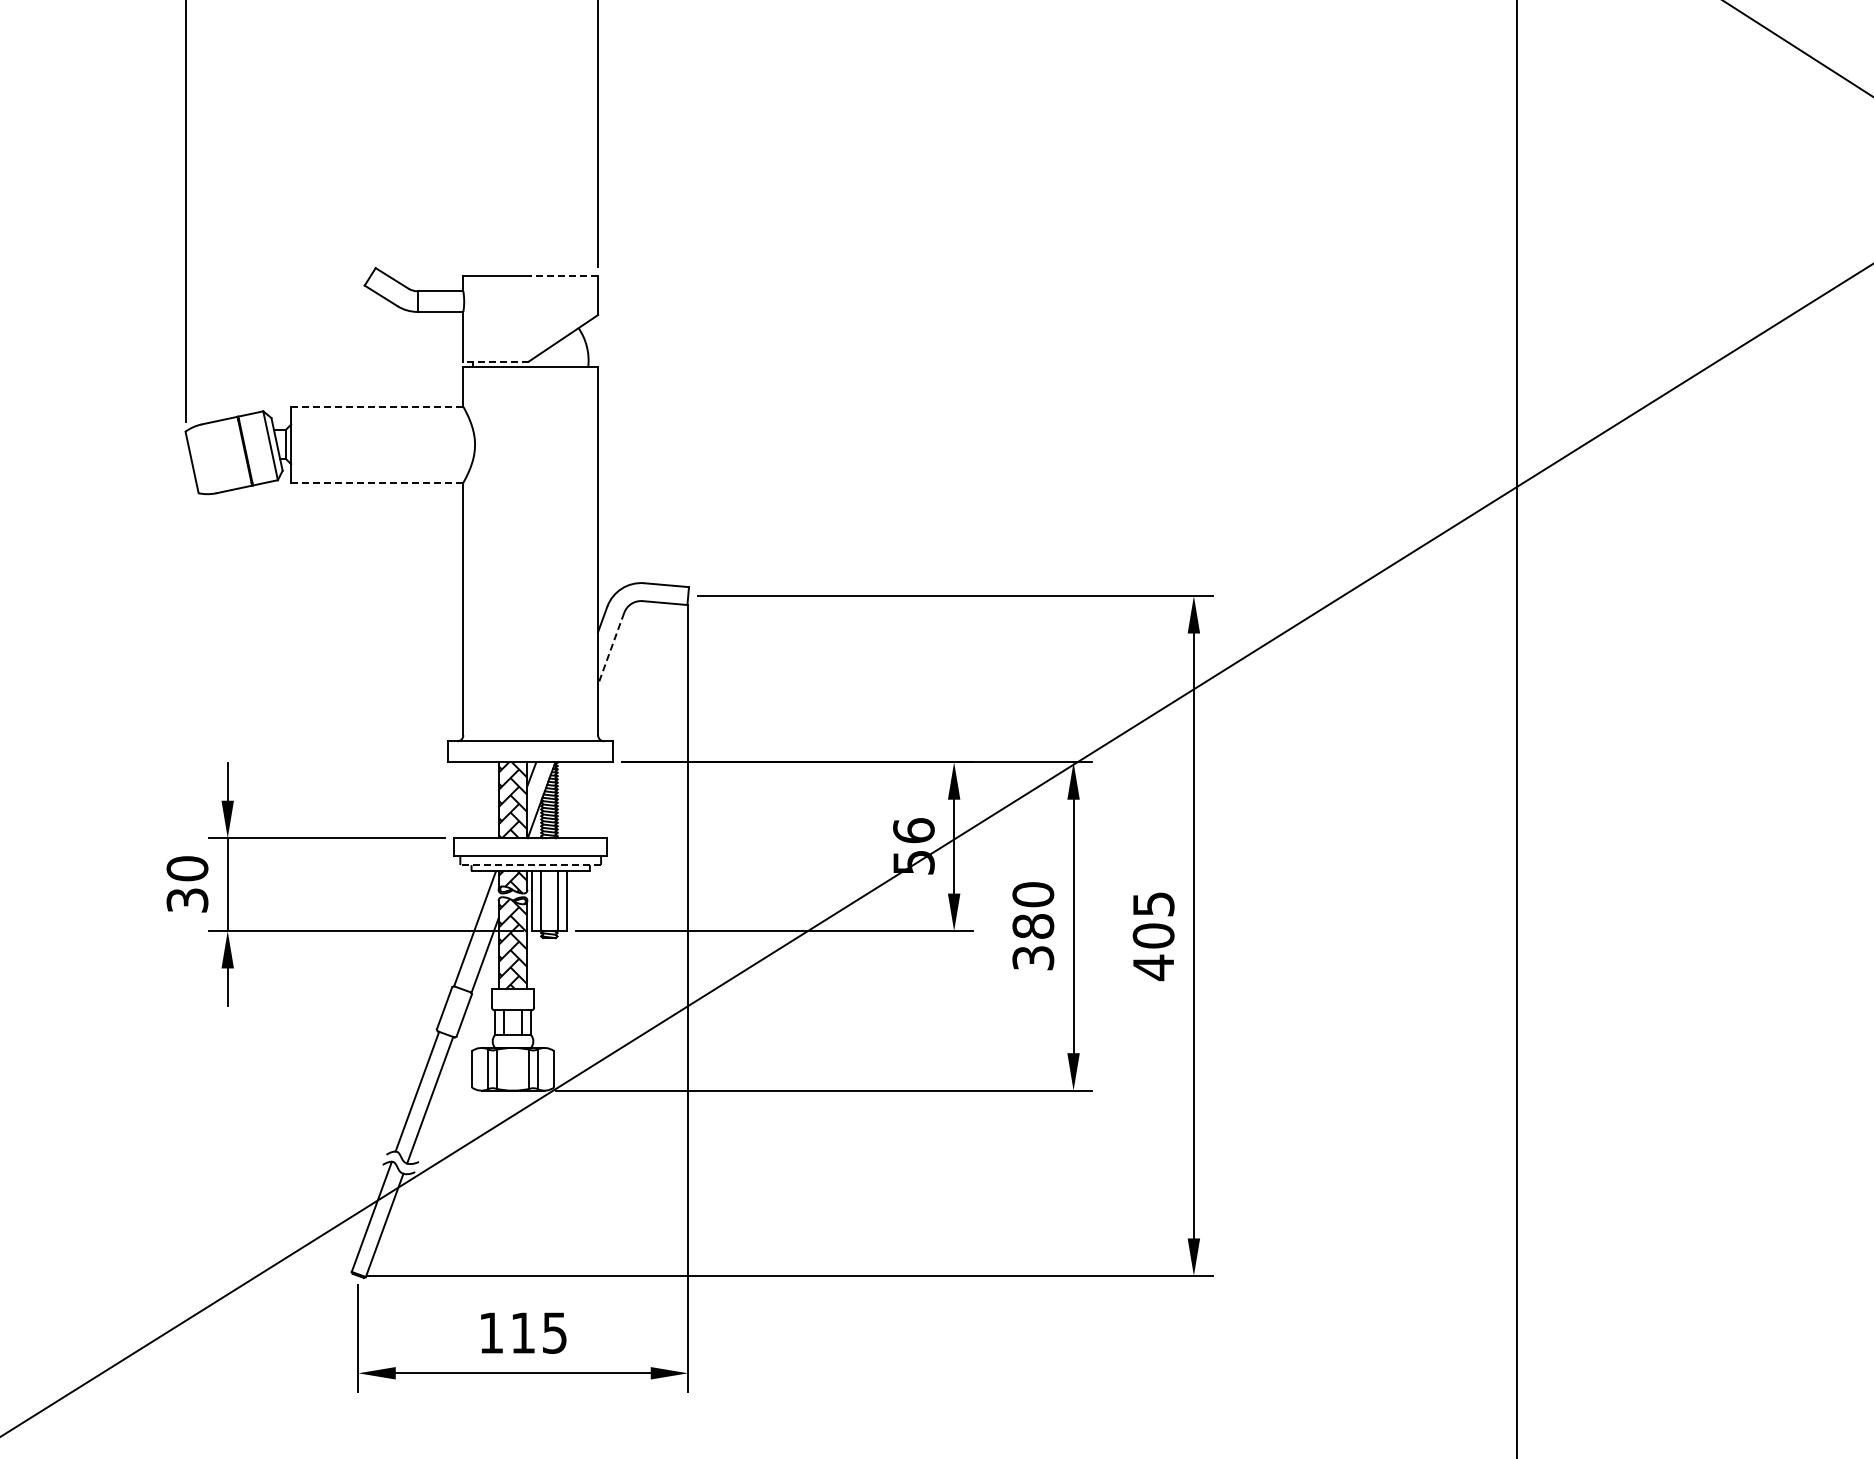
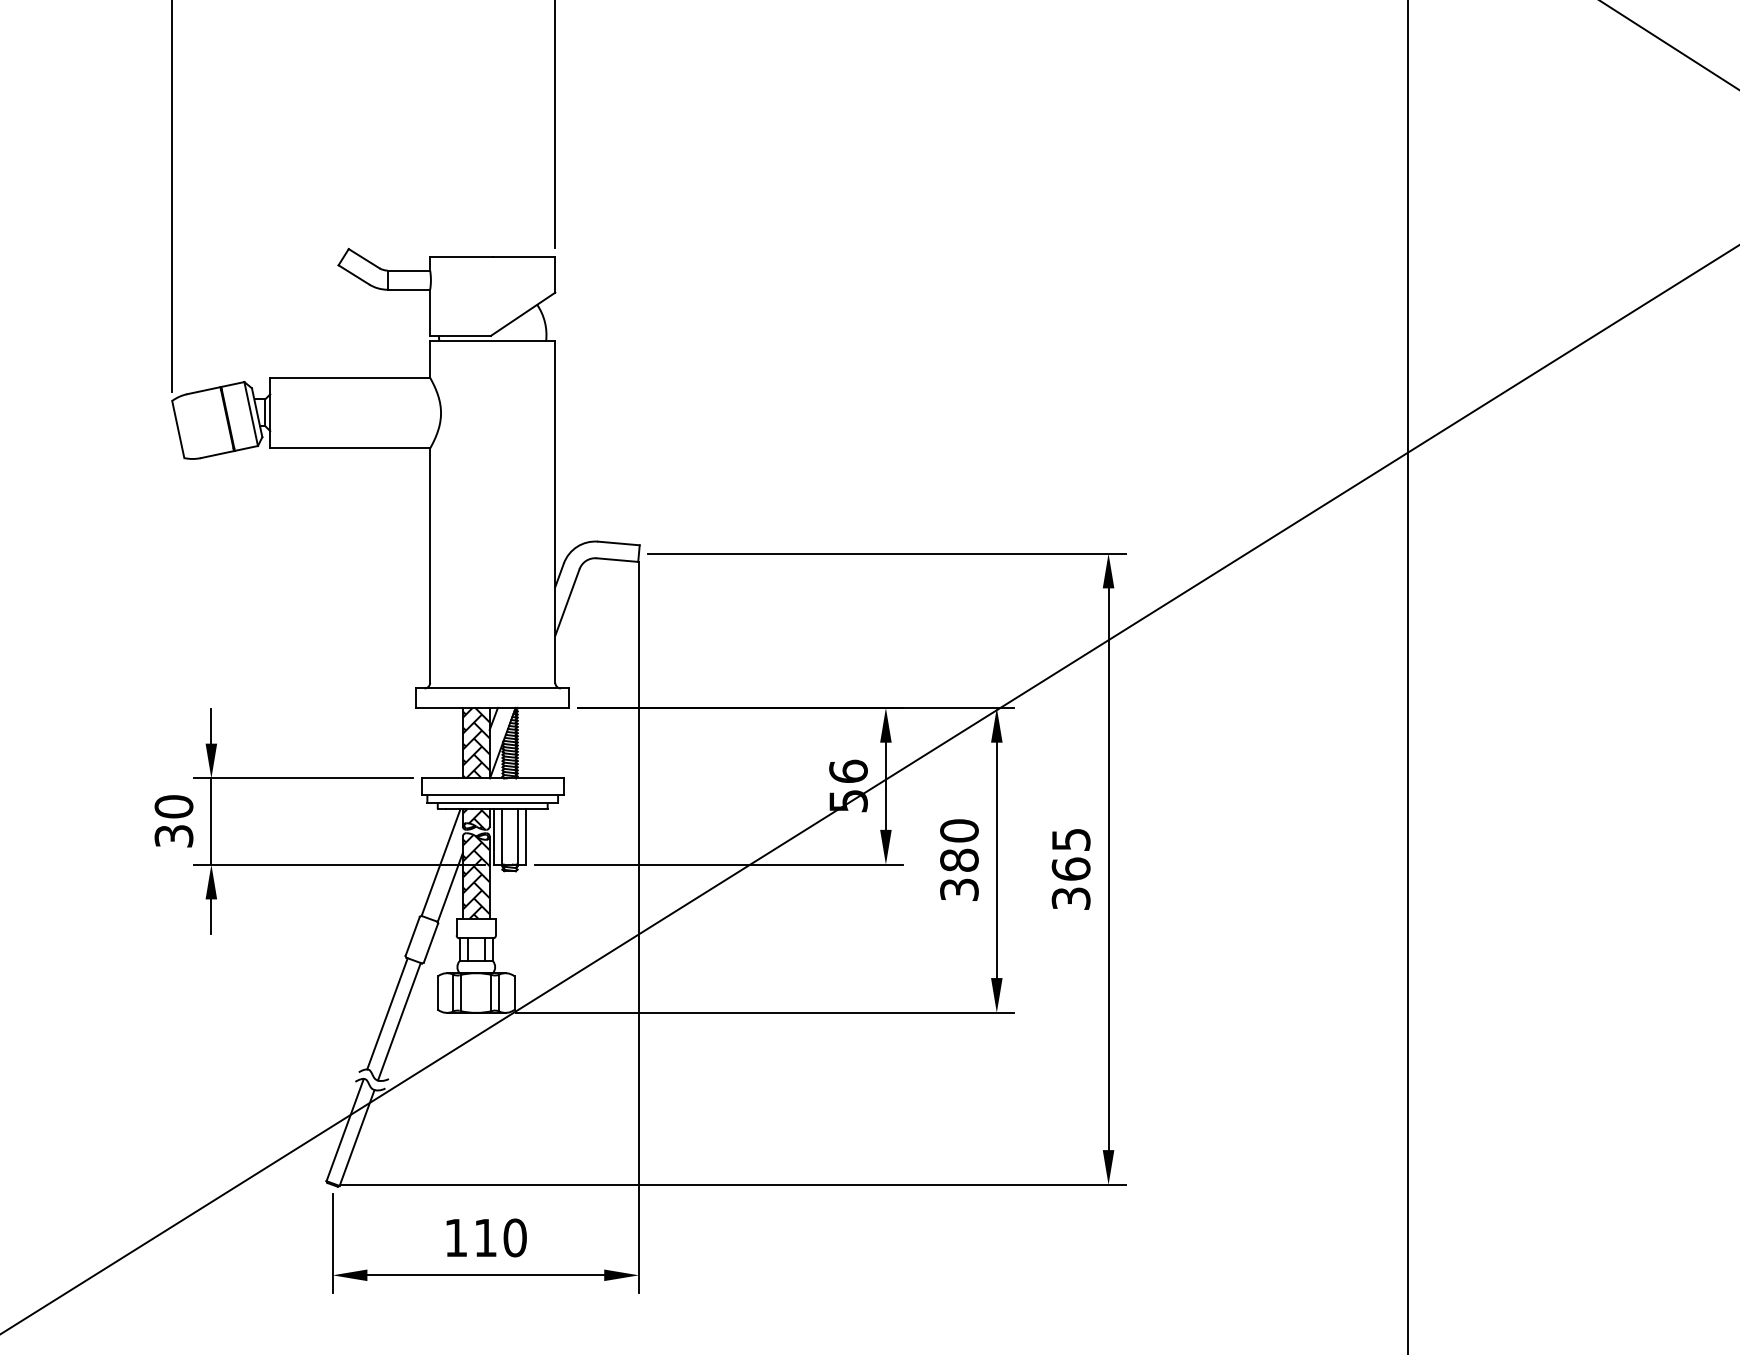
line: (564, 276) -> (524, 256), dashed -> solid
line: (496, 361) -> (460, 335), dashed -> solid
line: (376, 406) -> (349, 377), dashed -> solid
line: (377, 482) -> (350, 448), dashed -> solid
line: (611, 649) -> (567, 603), dashed -> solid
line: (530, 865) -> (492, 803), dashed -> solid
text: (1153, 952) -> (1071, 884), 405 -> 365
text: (554, 1332) -> (514, 1237), 115 -> 110

